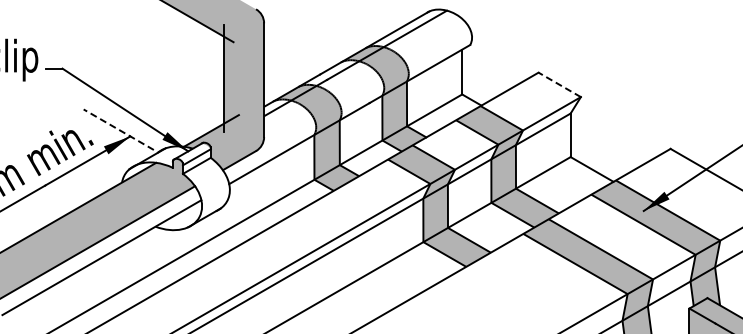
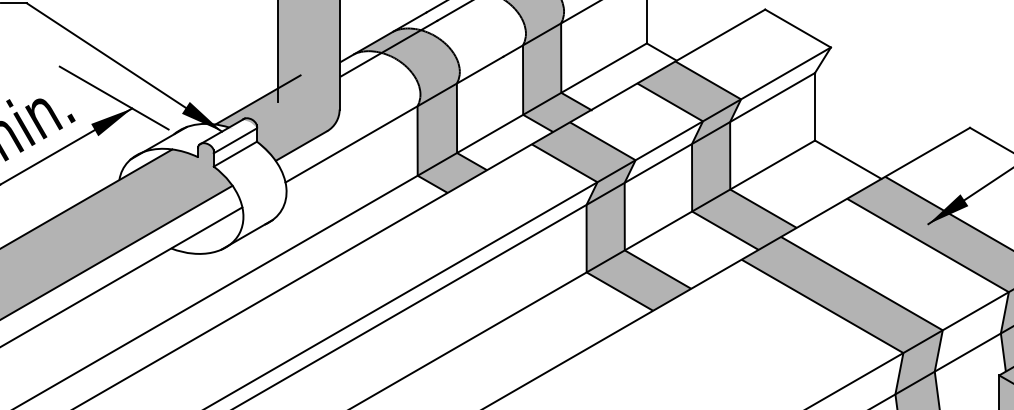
line: (559, 84) -> (797, 27), dashed -> solid
line: (118, 129) -> (113, 97), dashed -> solid

